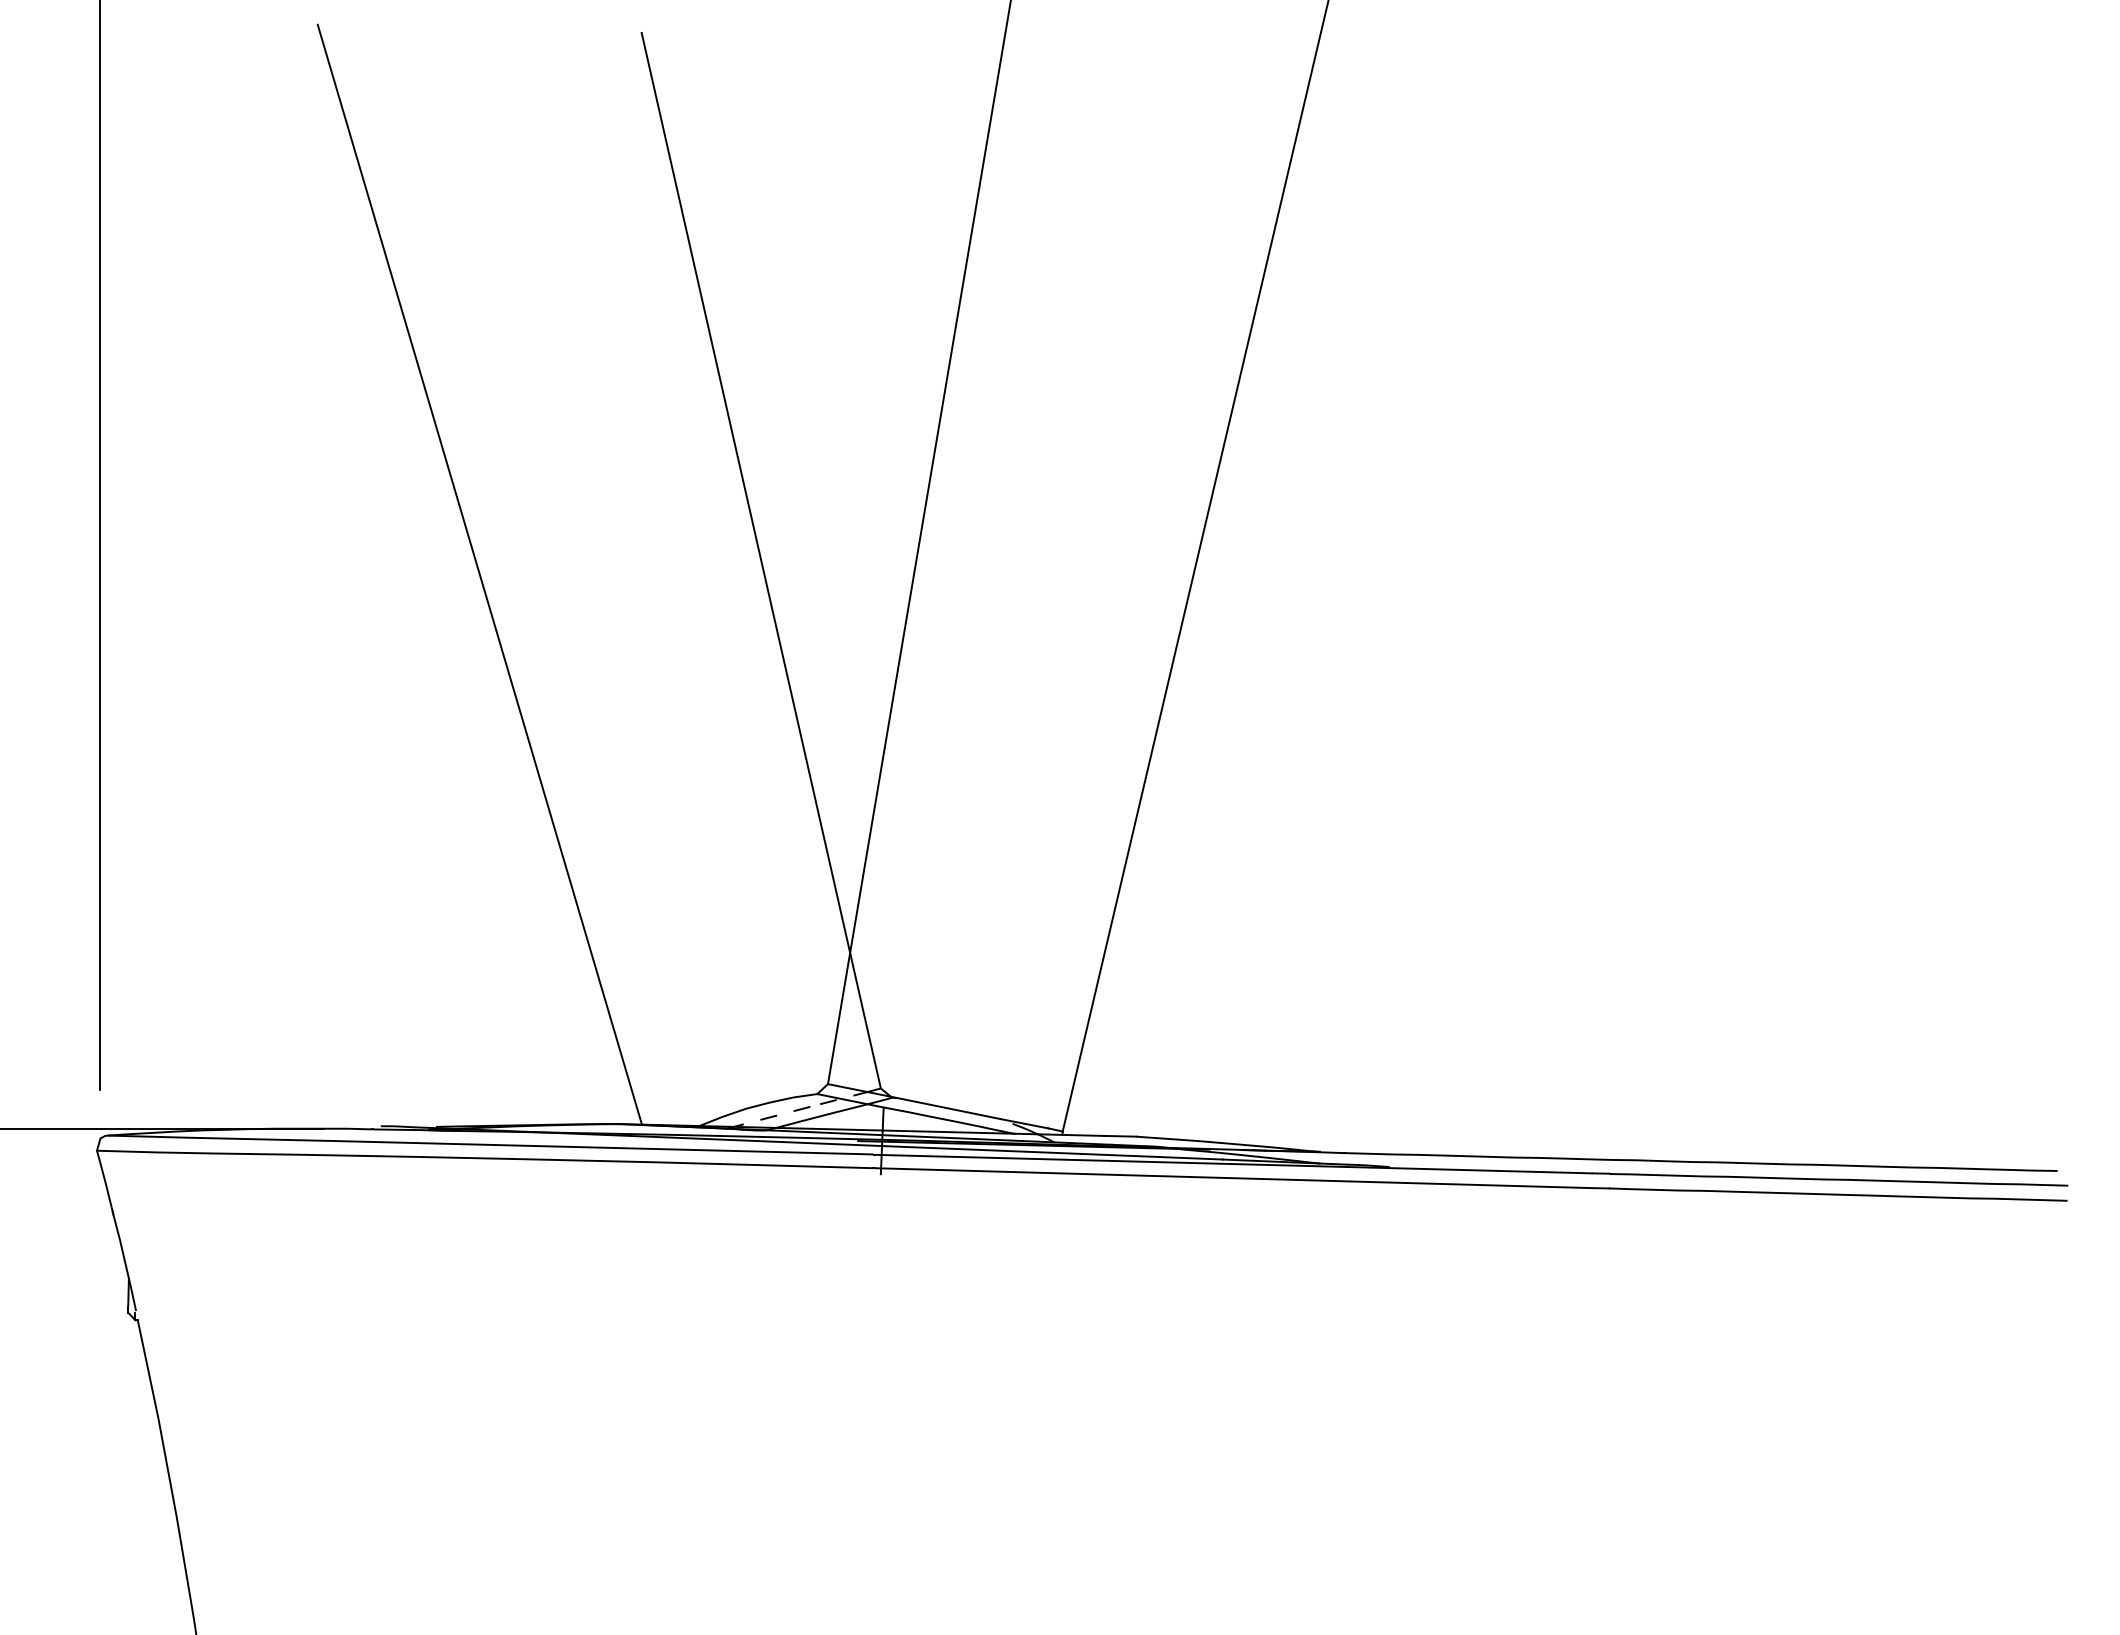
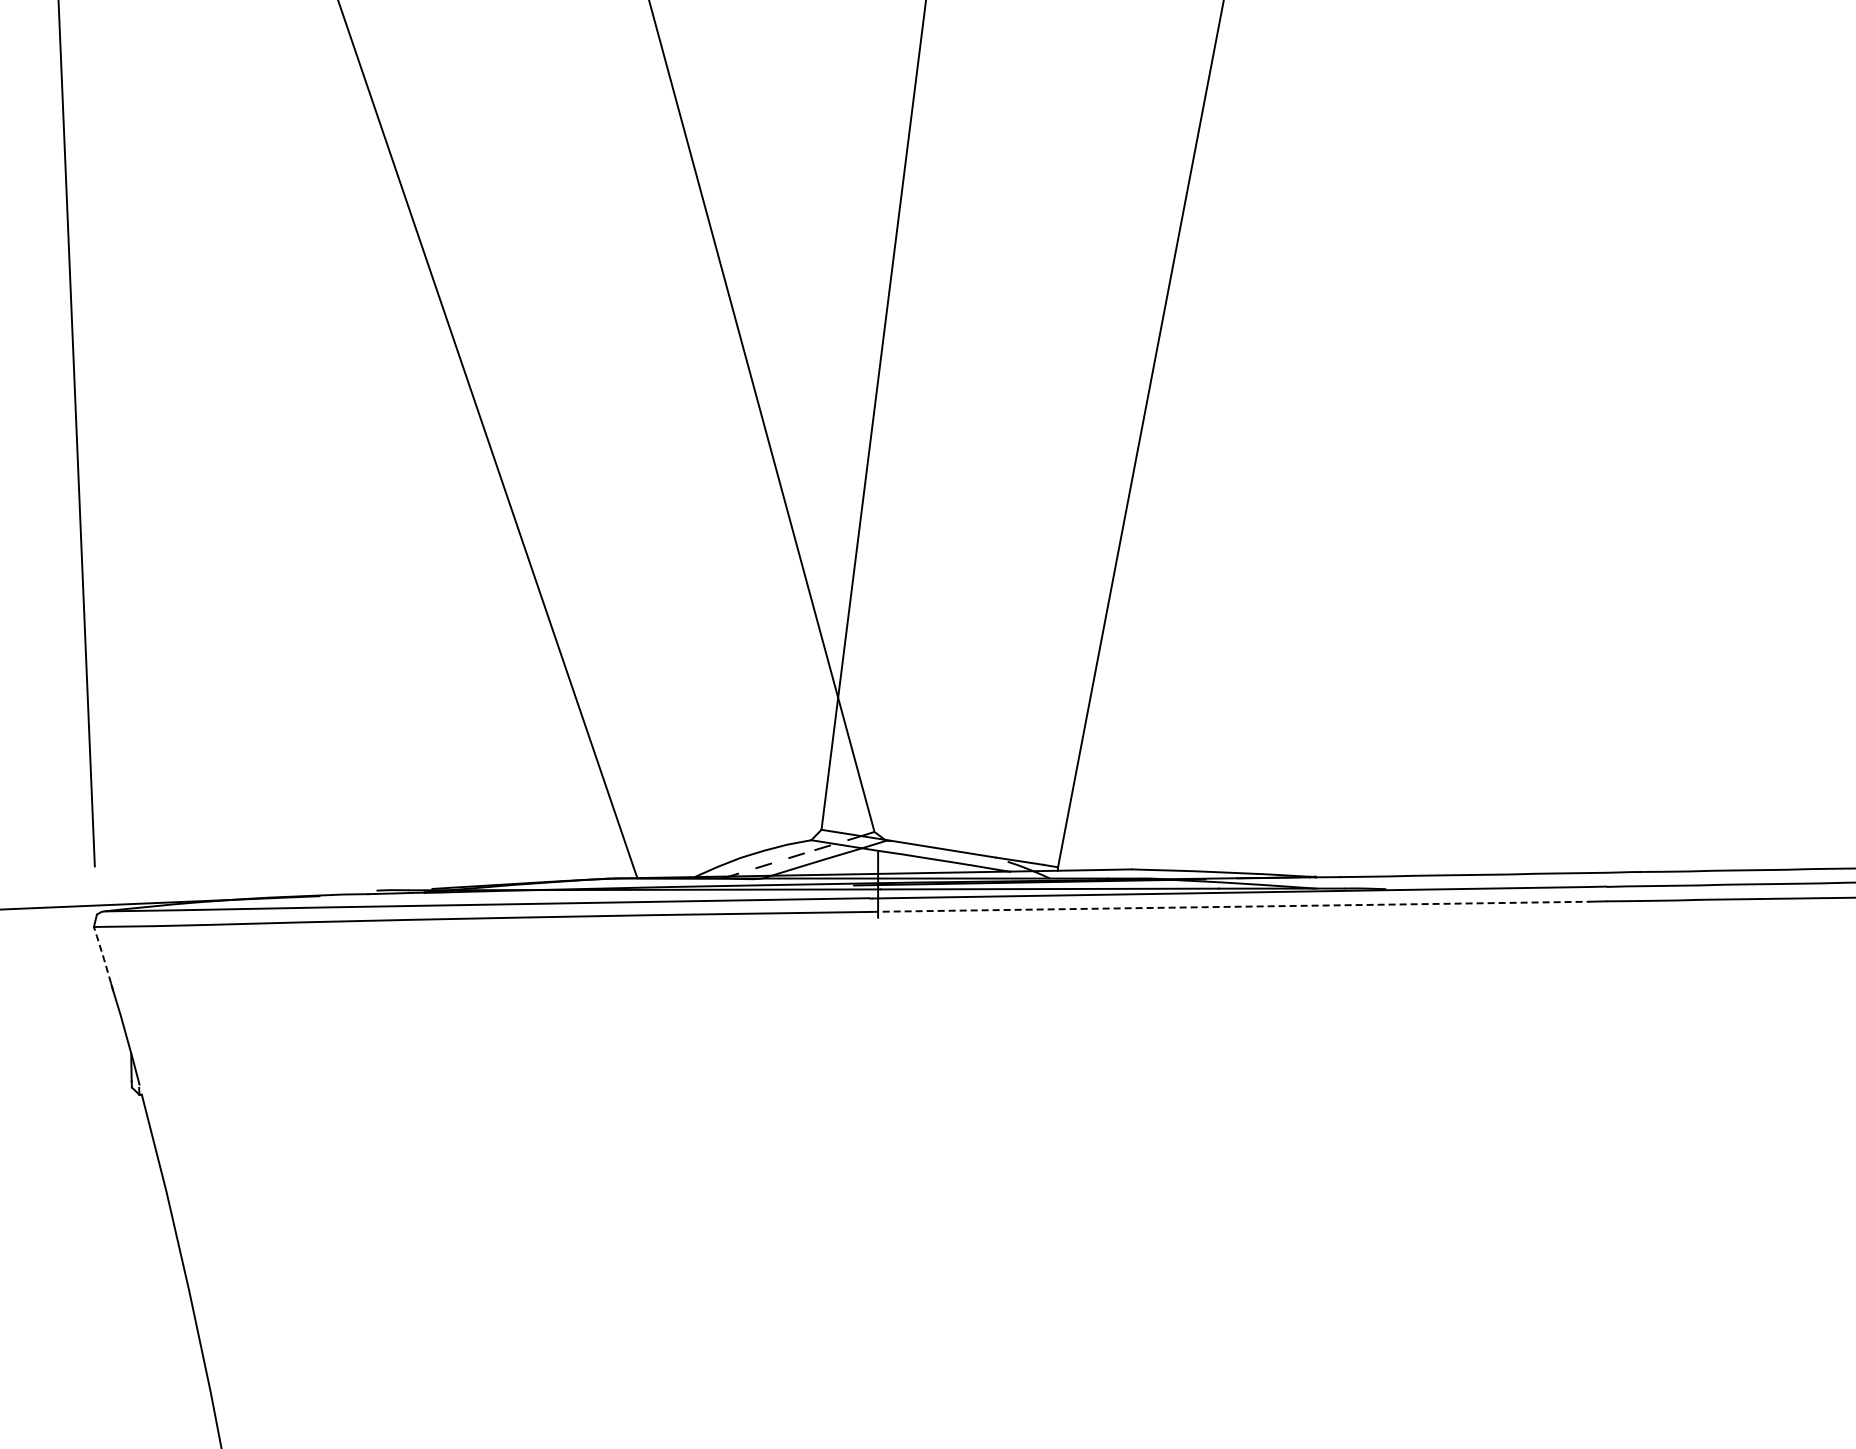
line: (104, 1178) -> (102, 954), solid -> dashed
line: (1234, 1178) -> (1231, 907), solid -> dashed

